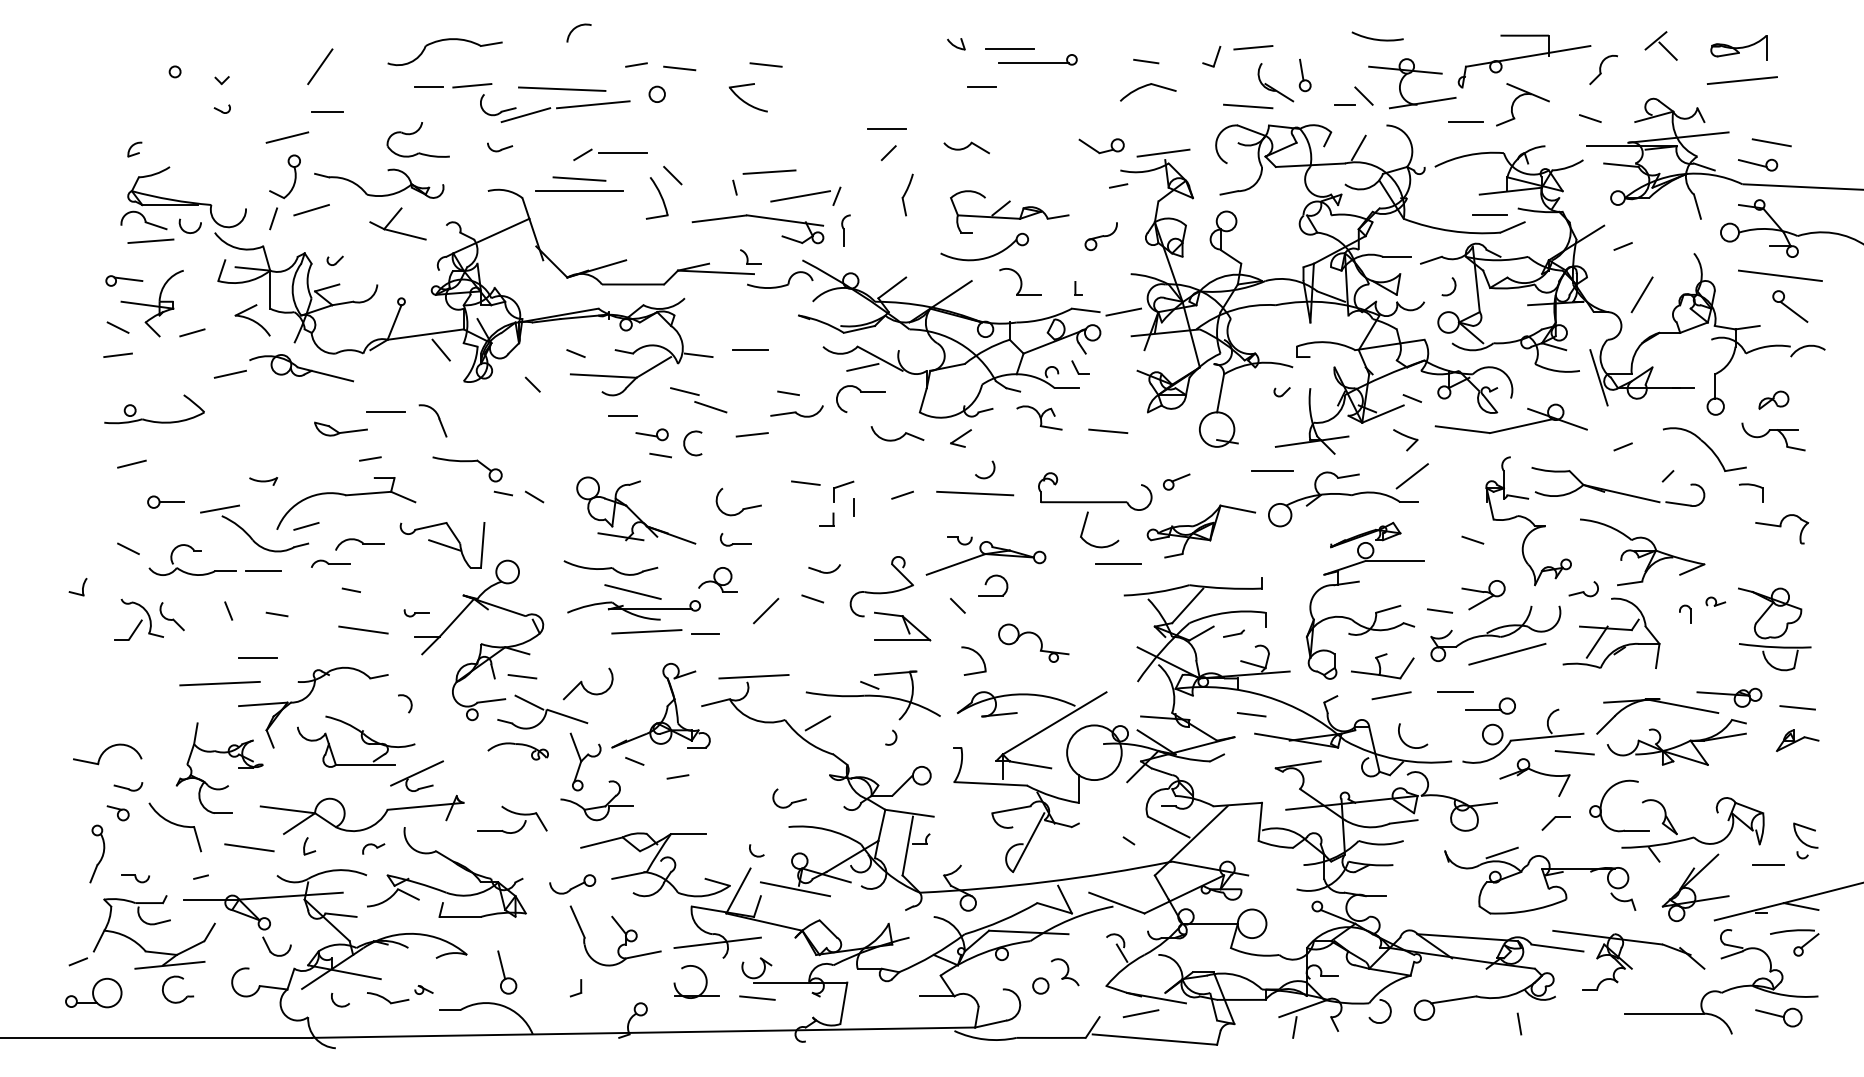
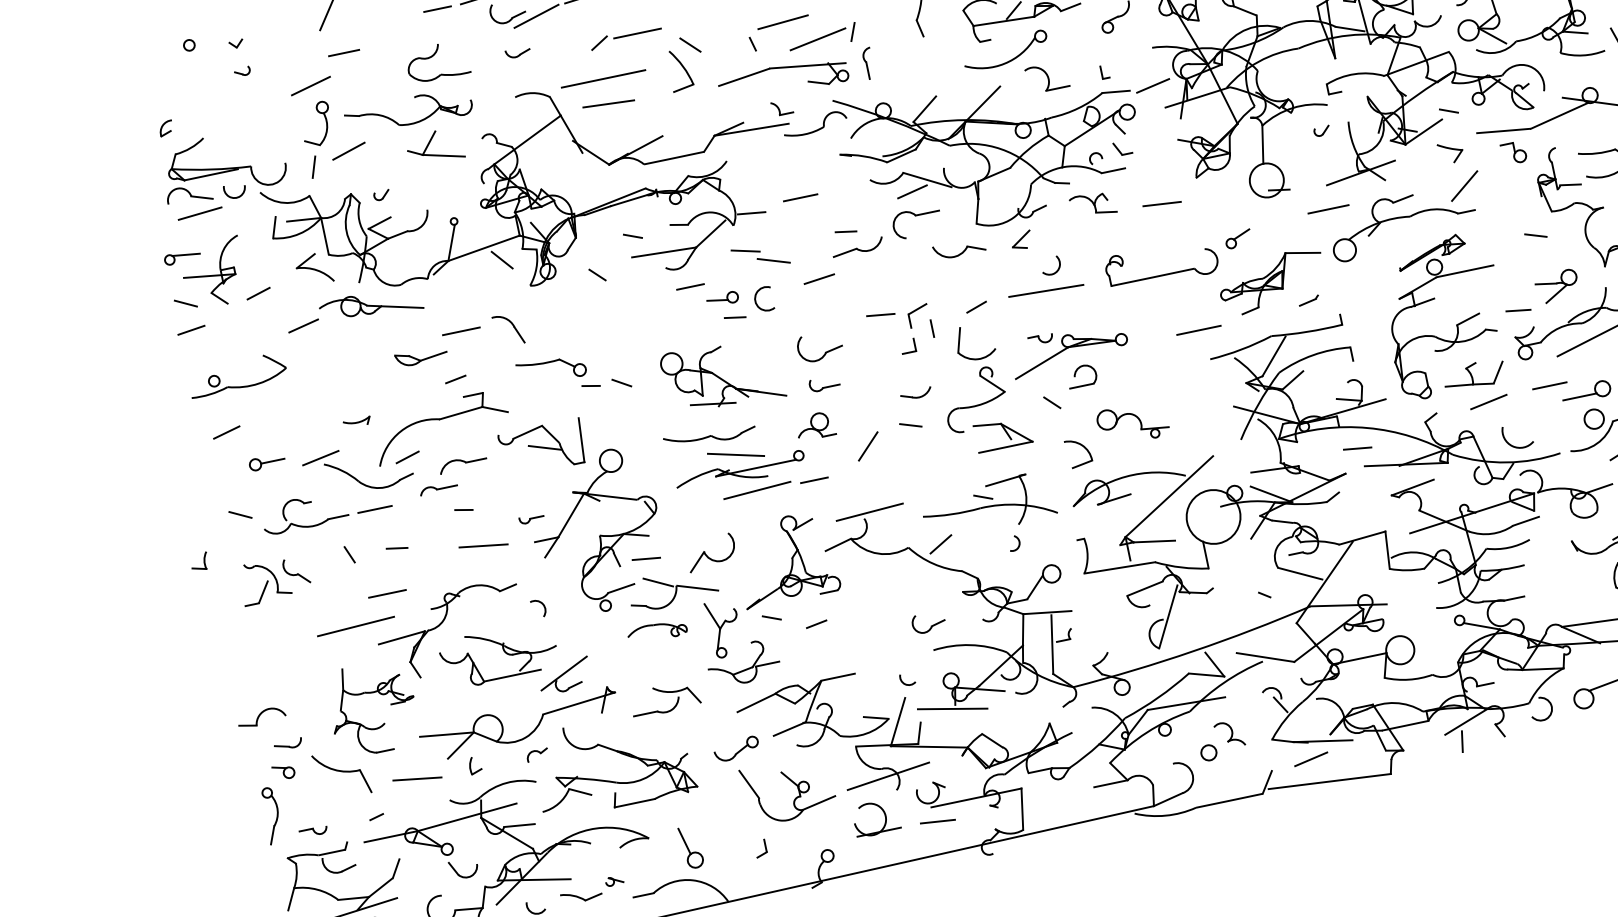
line: (579, 178) -> (608, 103), moved
part: (1467, 453) -> (1513, 153), added
part: (1085, 525) -> (960, 341), moved
part: (1233, 633) -> (1308, 300), moved
part: (107, 754) -> (261, 717), size x0.71

